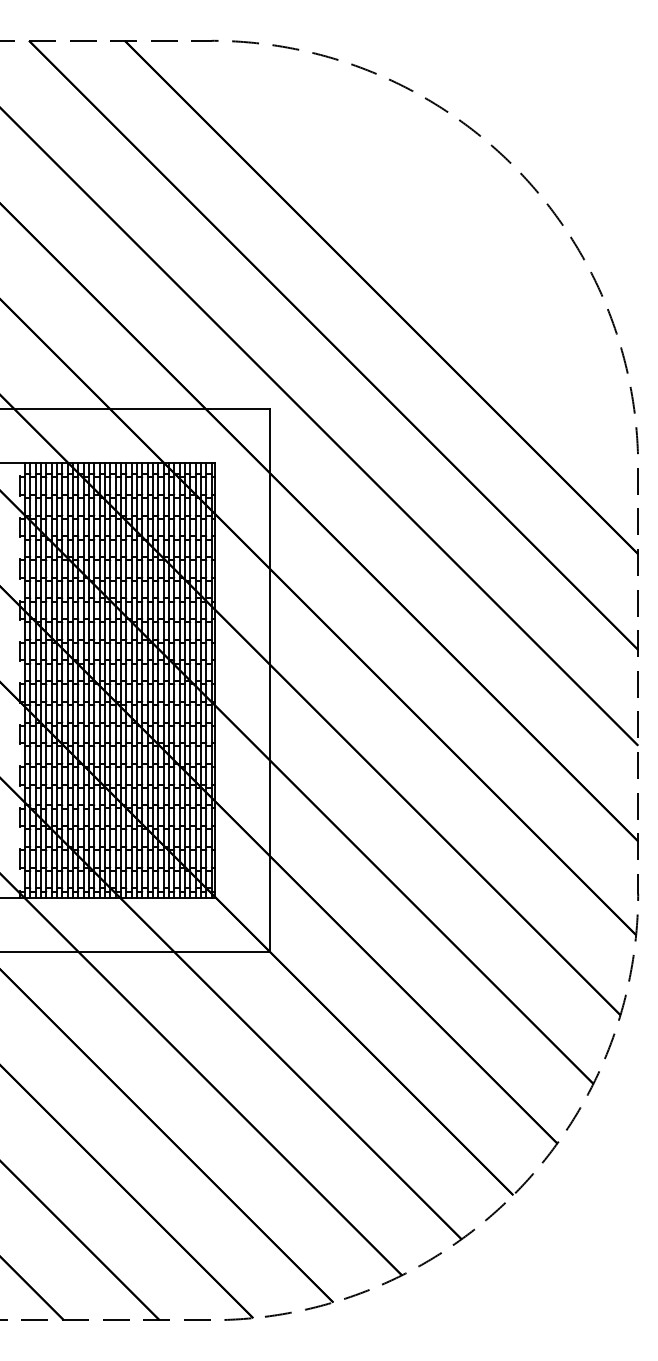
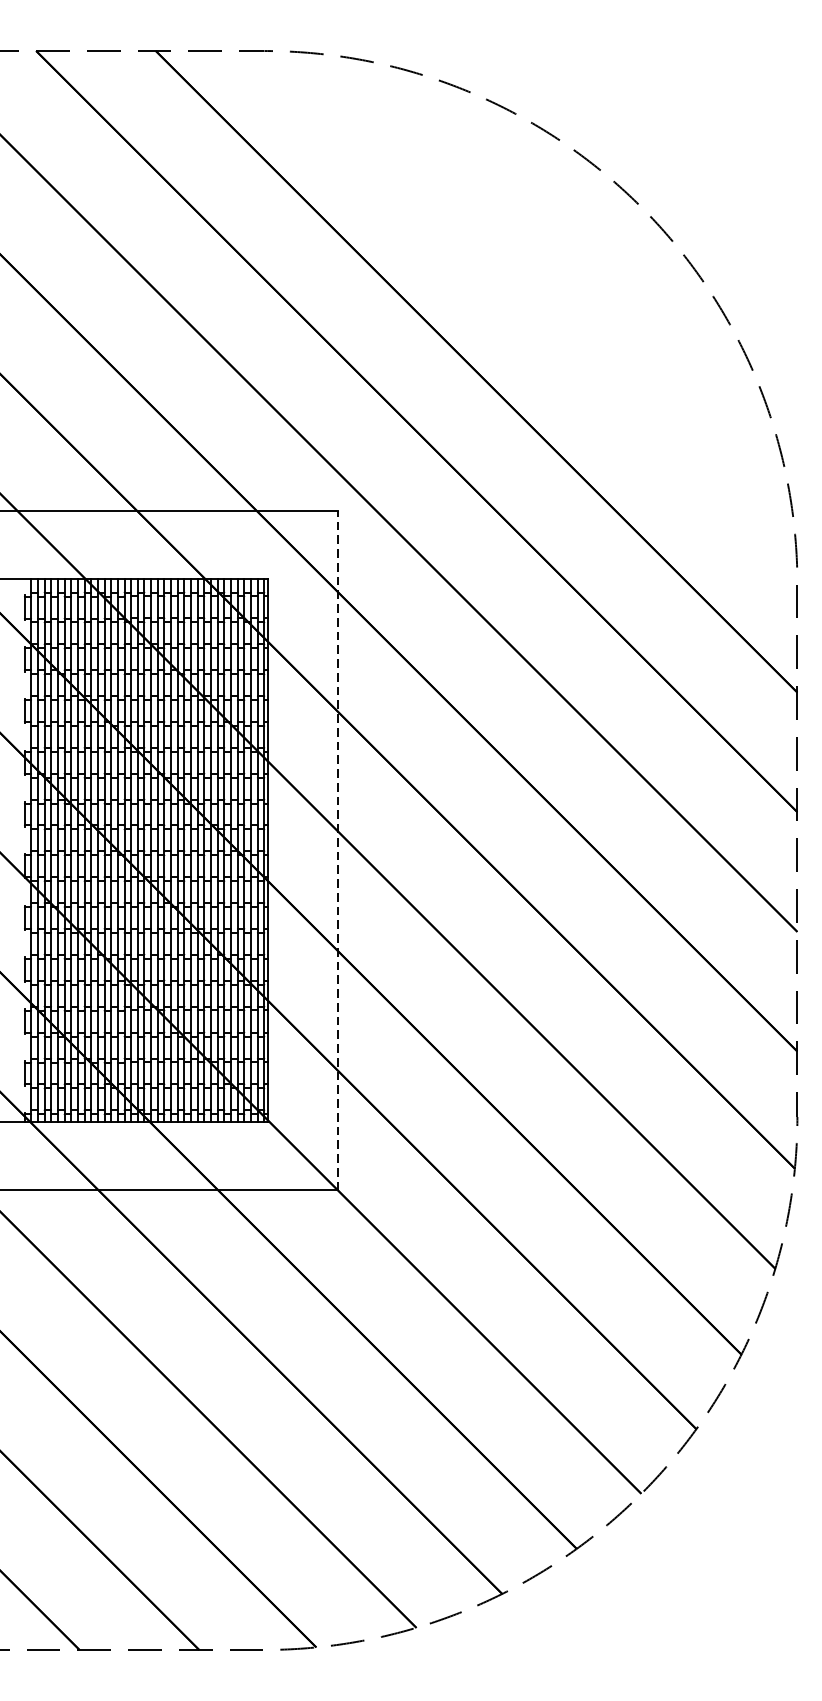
line: (270, 680) -> (337, 850), solid -> dashed

